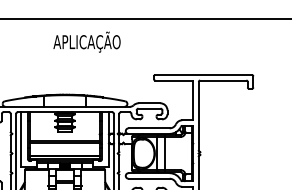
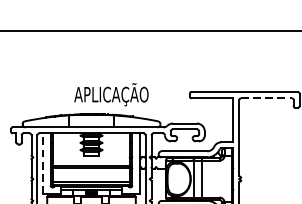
text: (86, 41) -> (110, 93), moved
line: (223, 80) -> (266, 98), solid -> dashed
line: (21, 138) -> (43, 162), solid -> dashed

